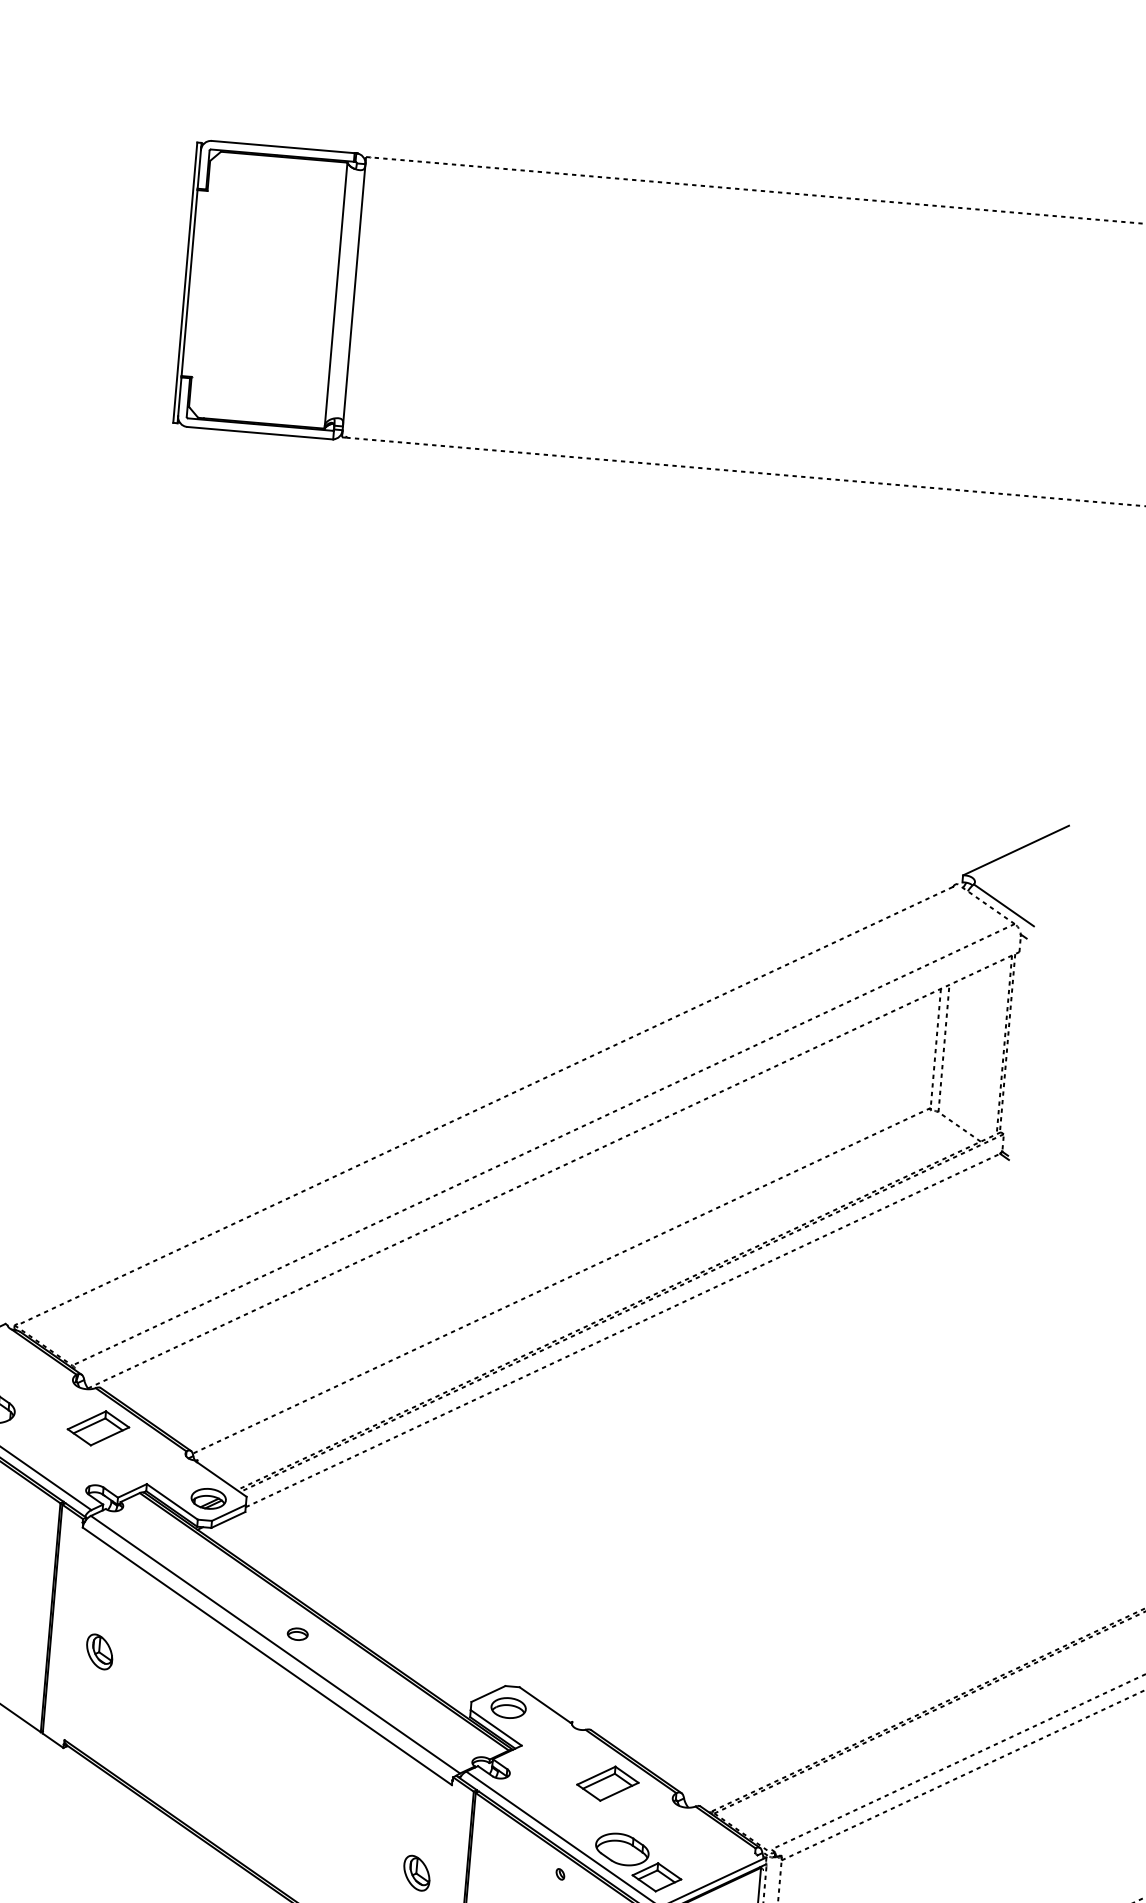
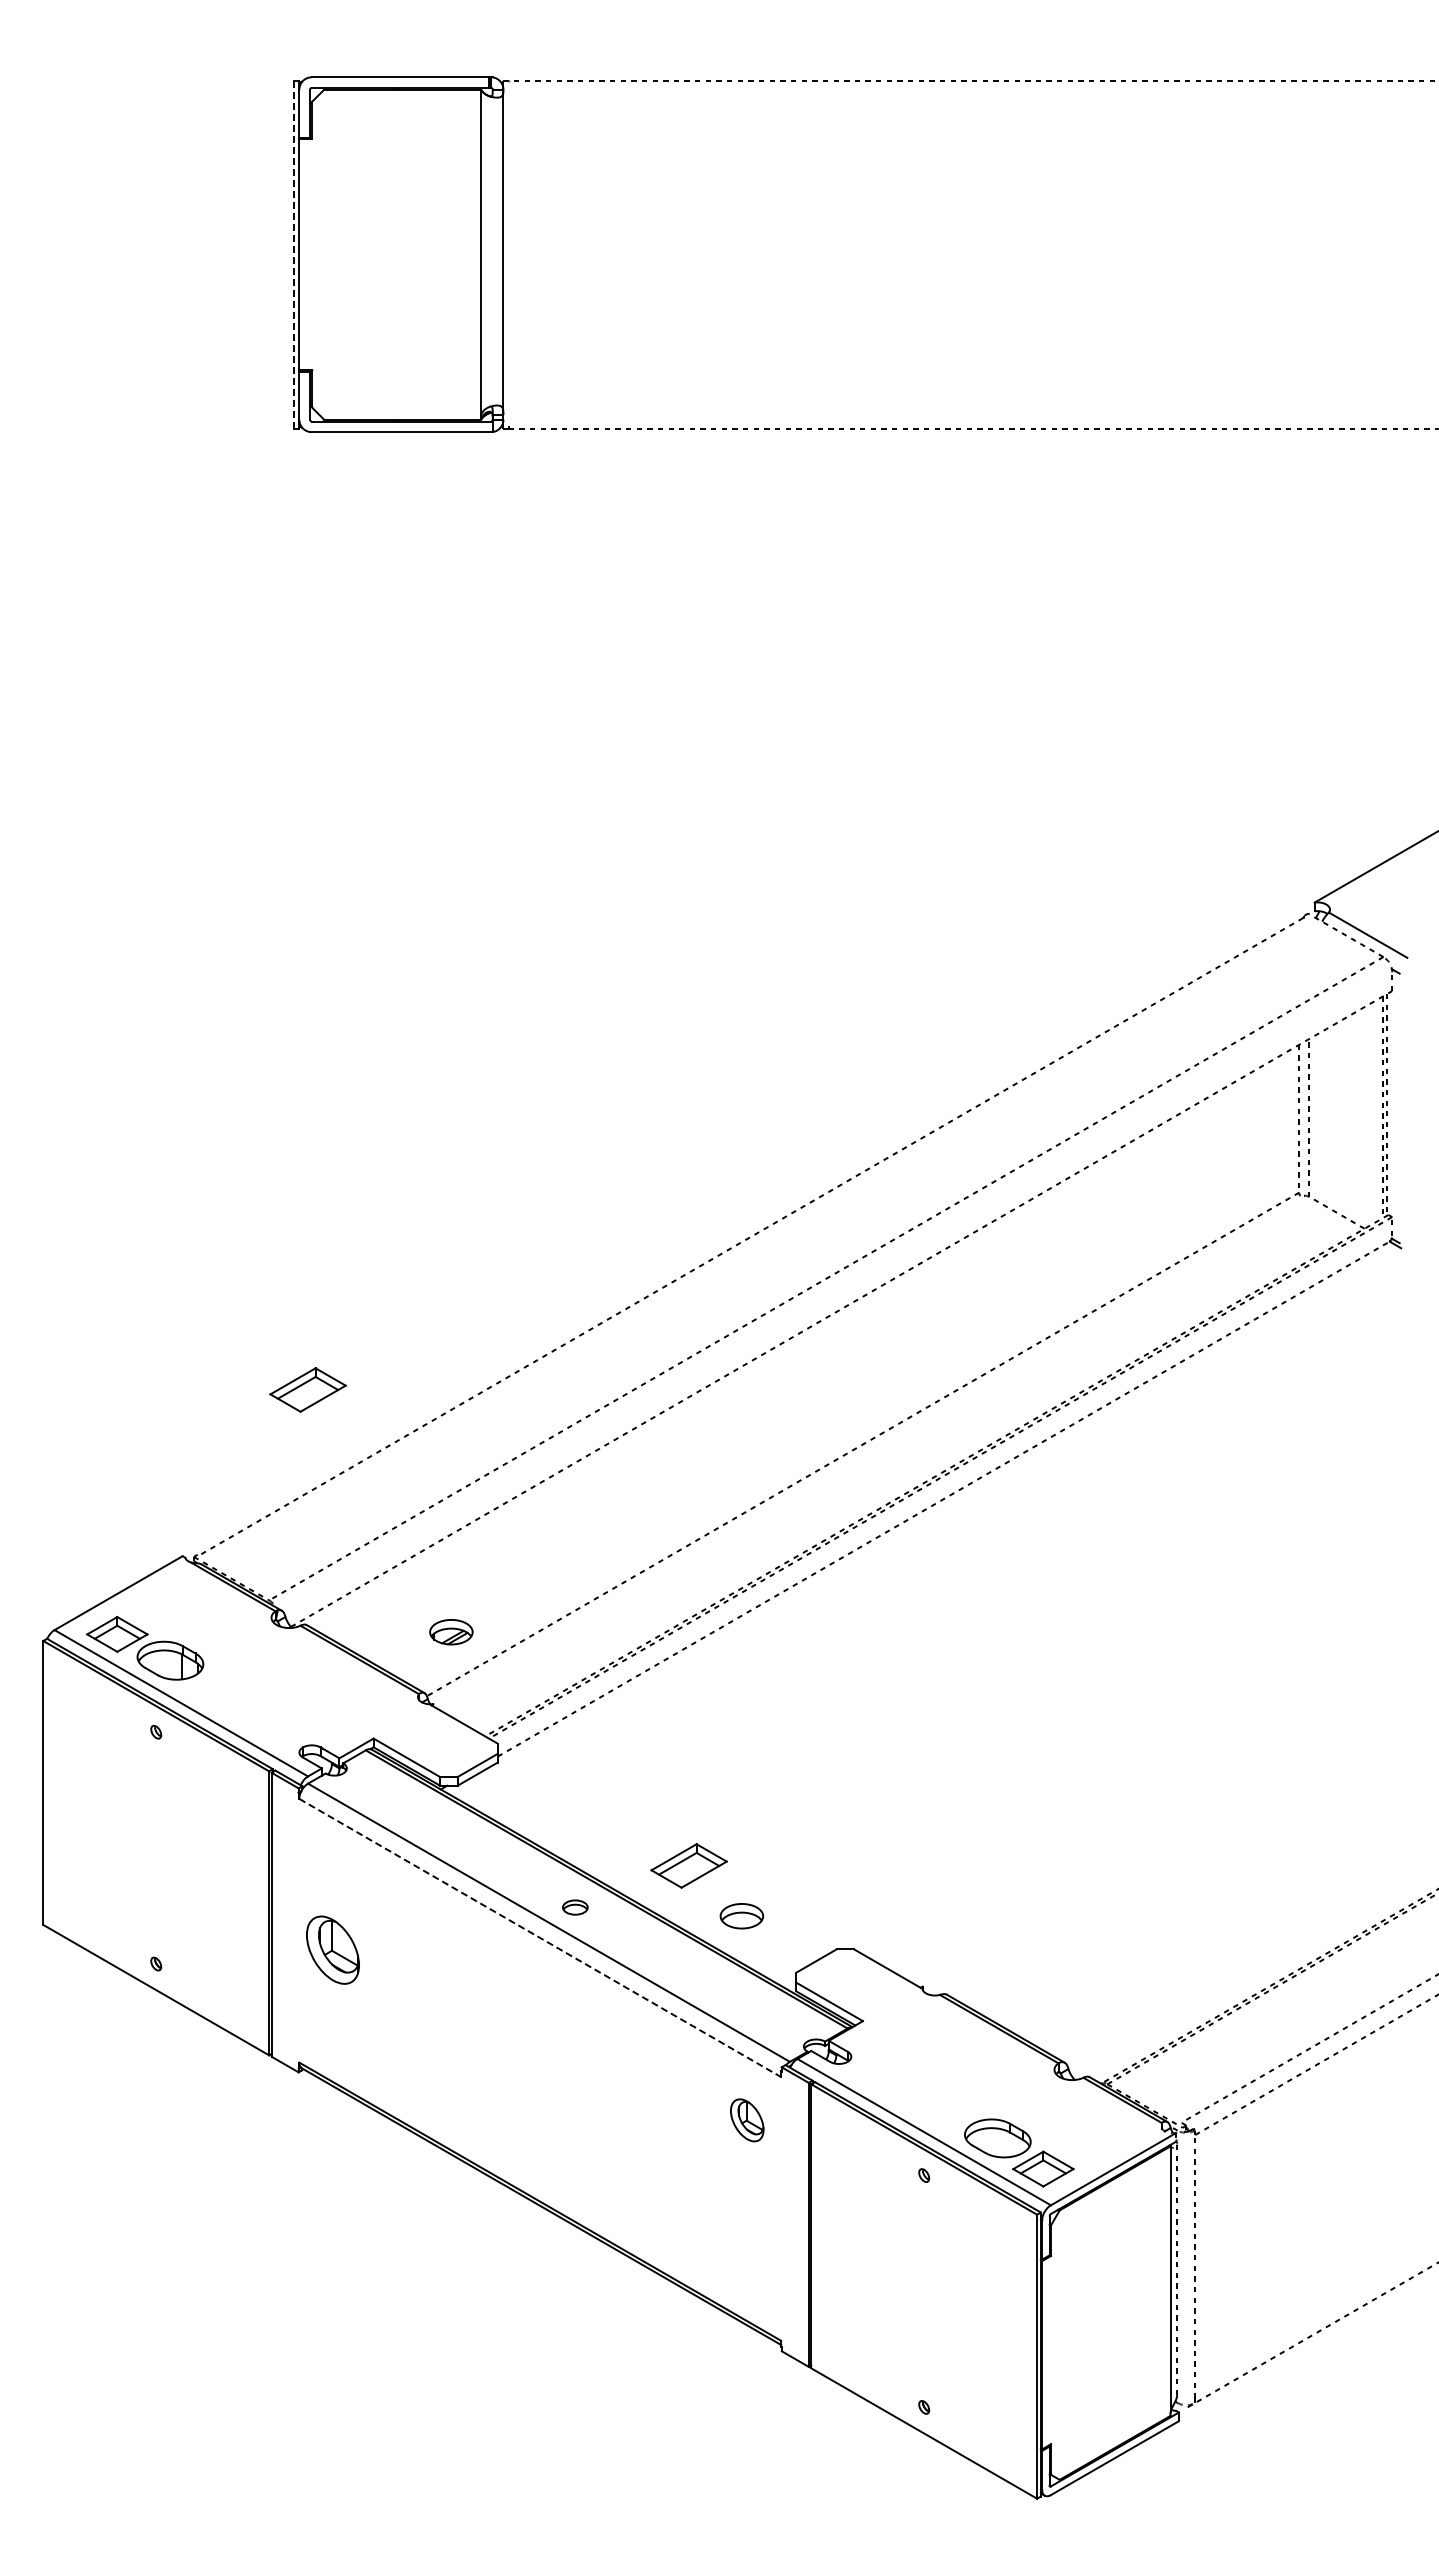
line: (185, 282) -> (294, 254), solid -> dashed
part: (98, 1427) -> (307, 1389), moved
part: (208, 1499) -> (451, 1632), moved
part: (99, 1652) -> (333, 1950), size x1.6
line: (267, 1656) -> (540, 1938), solid -> dashed
part: (508, 1708) -> (741, 1916), moved
part: (607, 1783) -> (688, 1865), moved
part: (417, 1873) -> (747, 2120), moved

